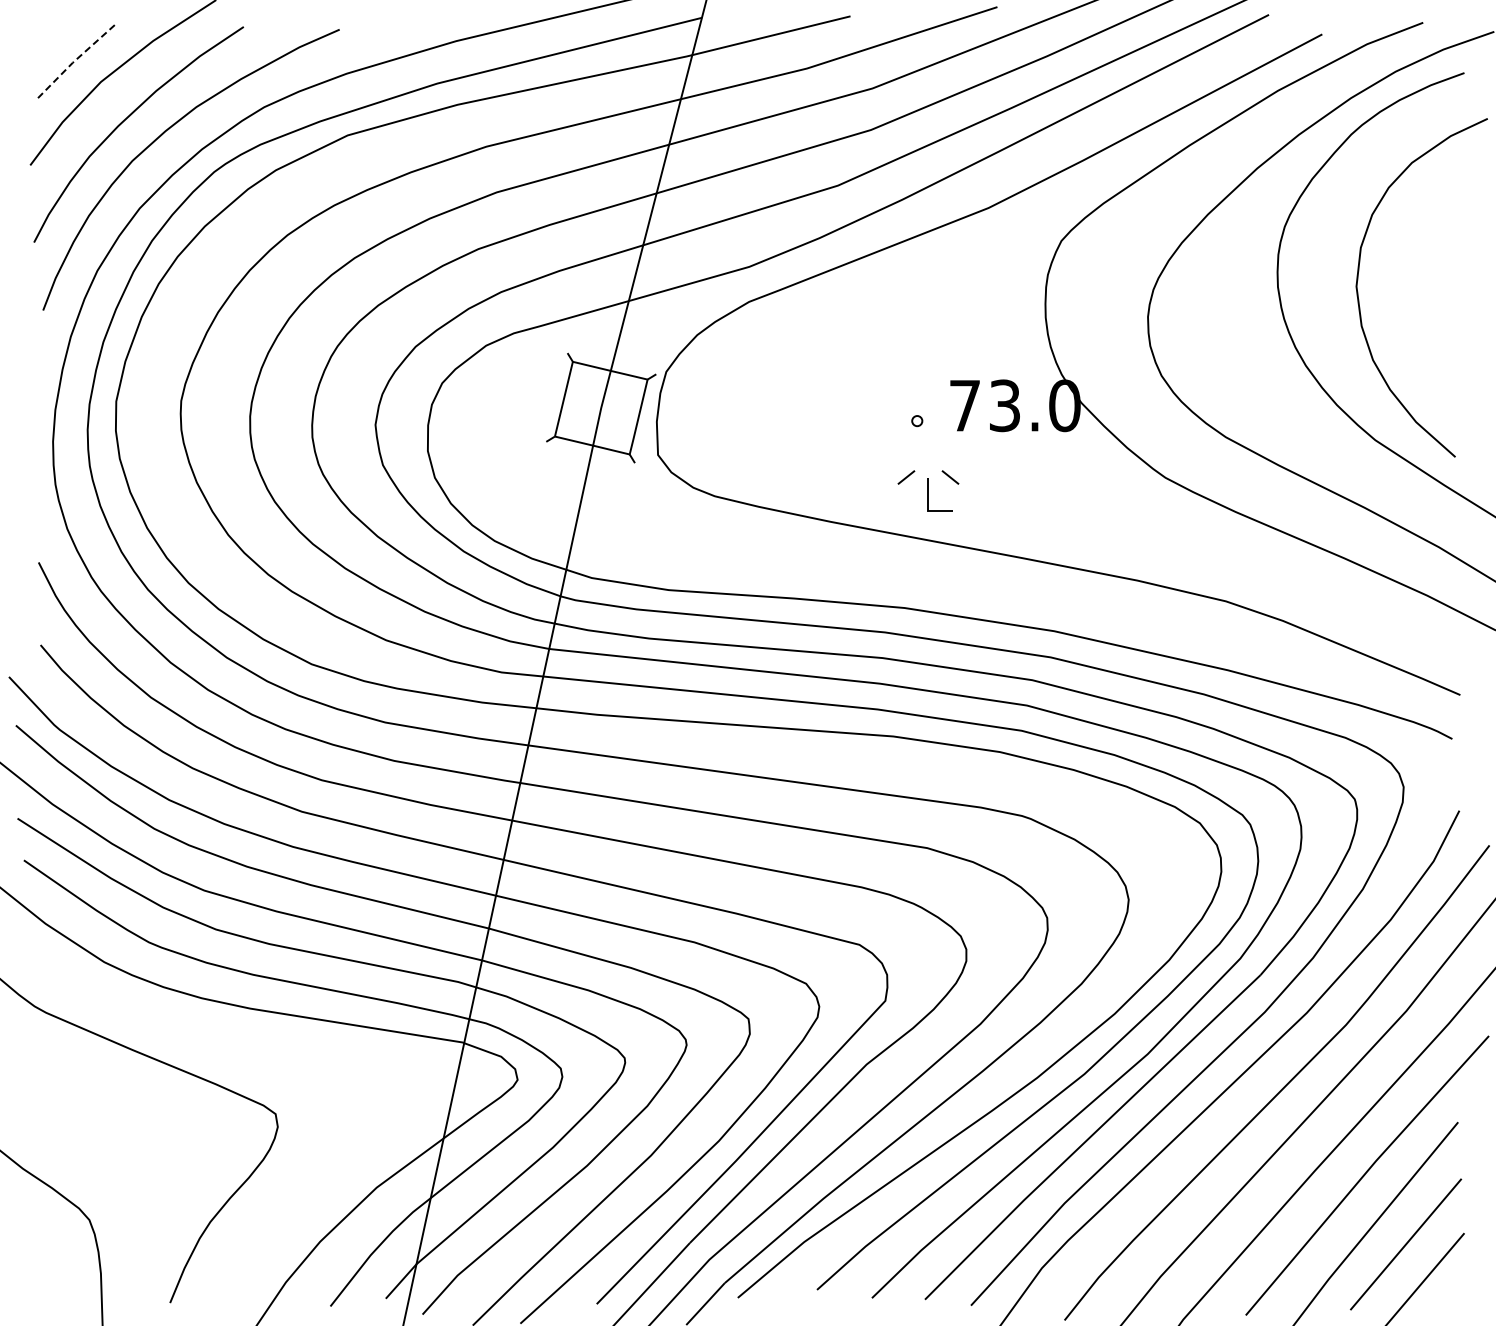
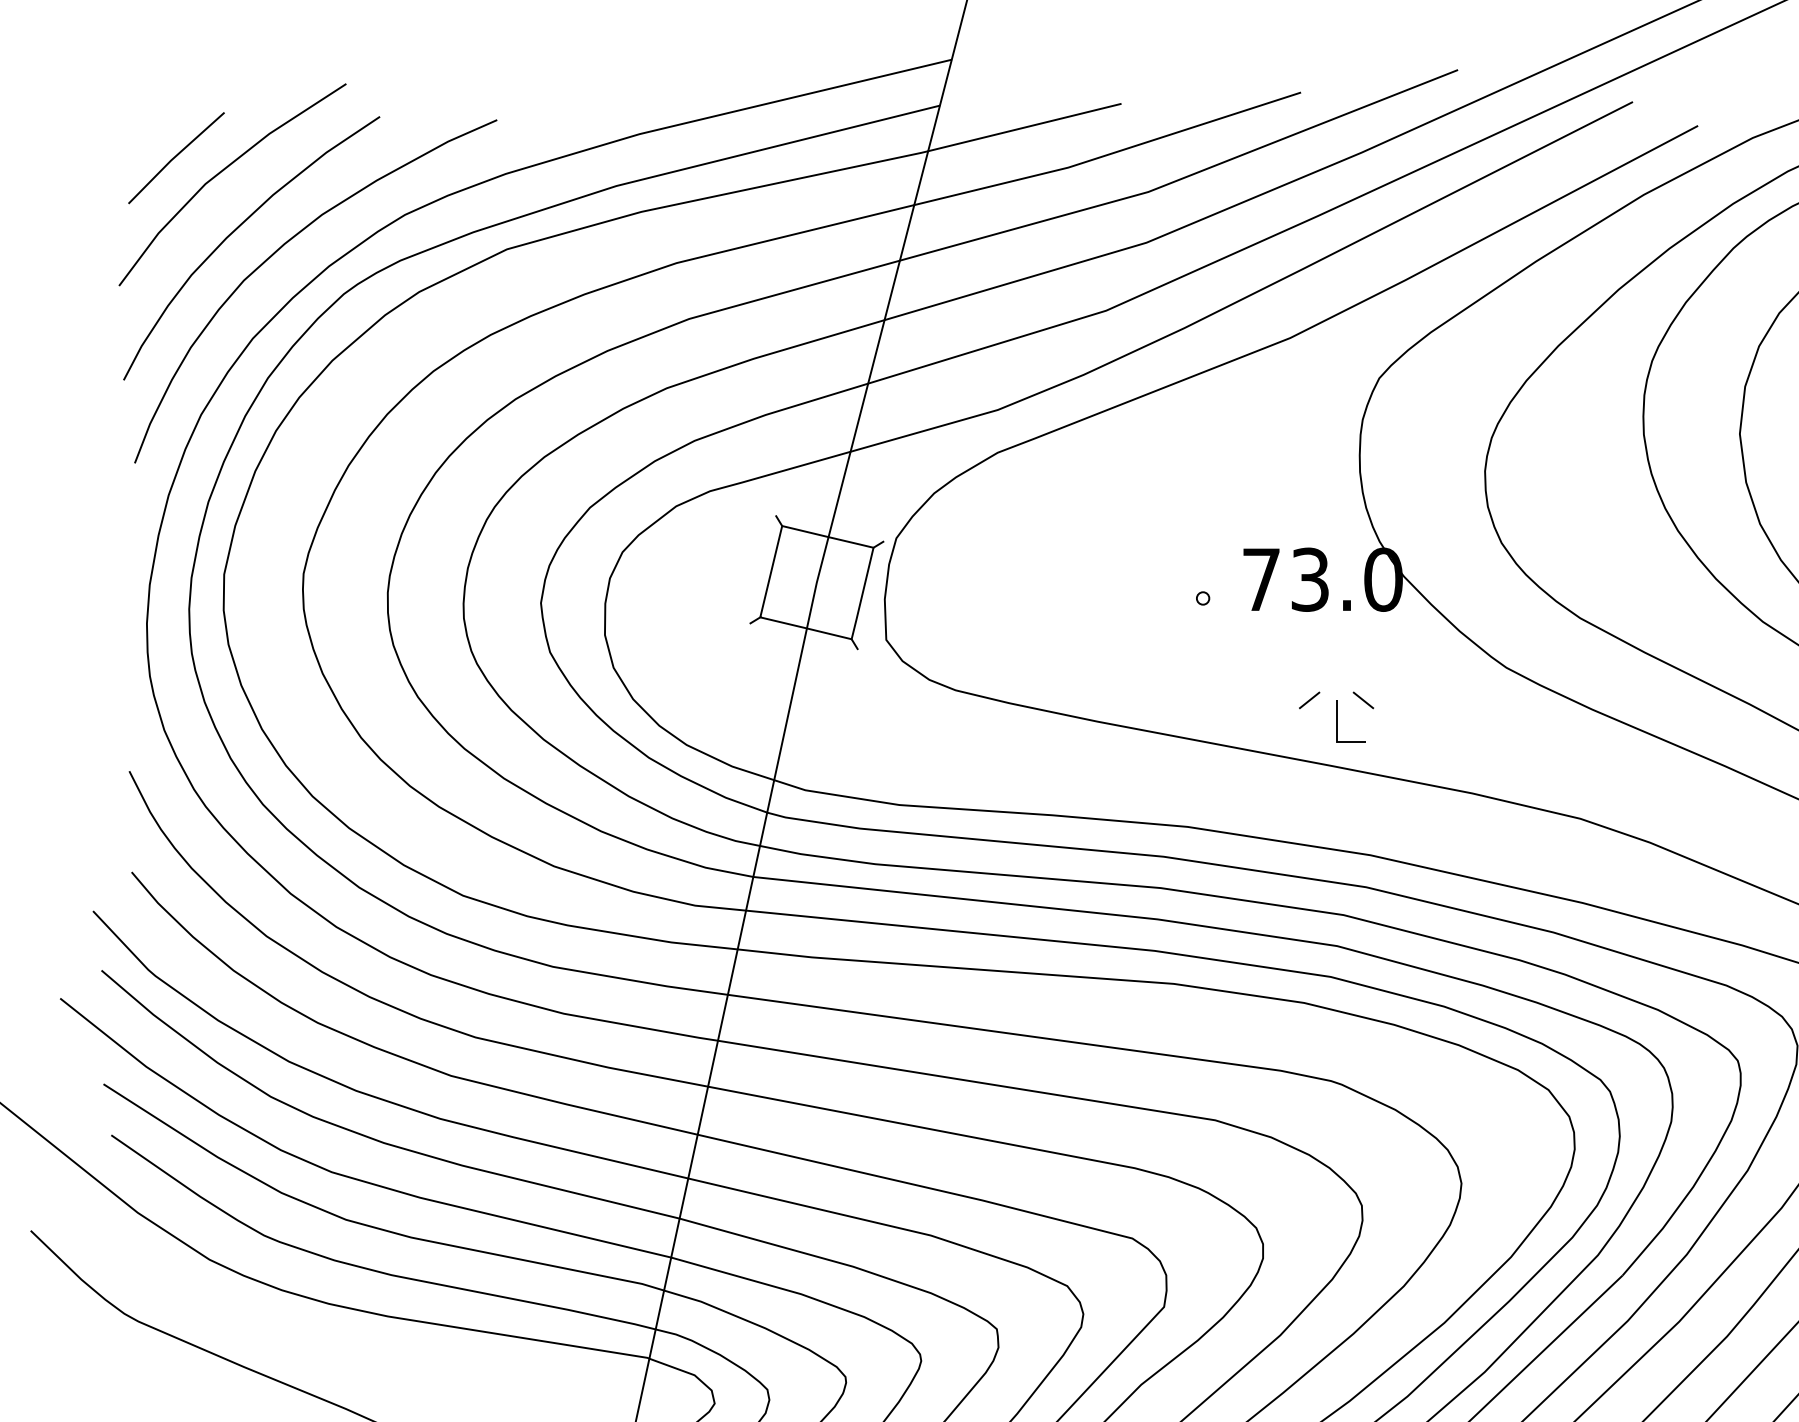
line: (75, 60) -> (174, 157), dashed -> solid
part: (928, 490) -> (1336, 716), moved

